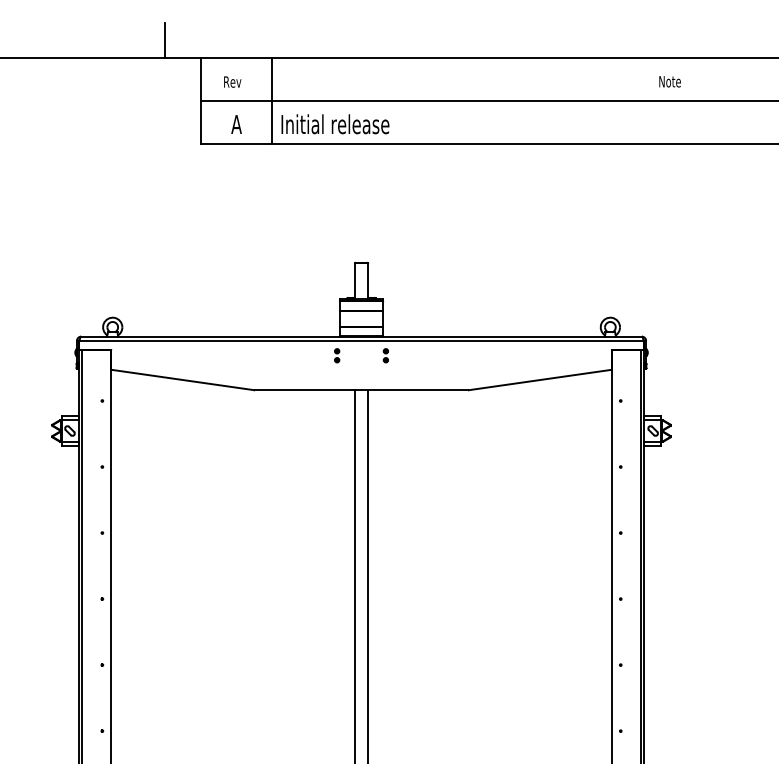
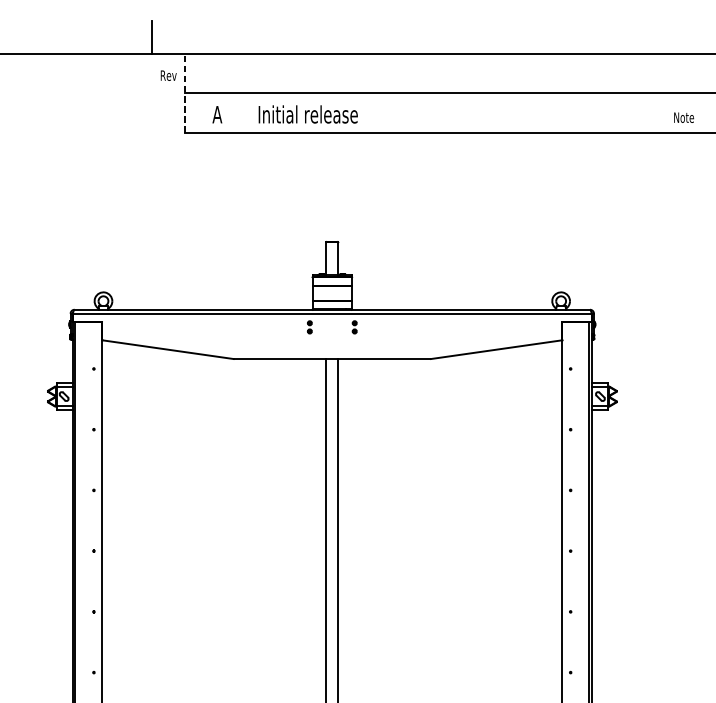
text: (232, 81) -> (168, 75), moved
text: (669, 81) -> (683, 117), moved
line: (200, 101) -> (184, 93), solid -> dashed
line: (272, 101) -> (250, 93), removed

